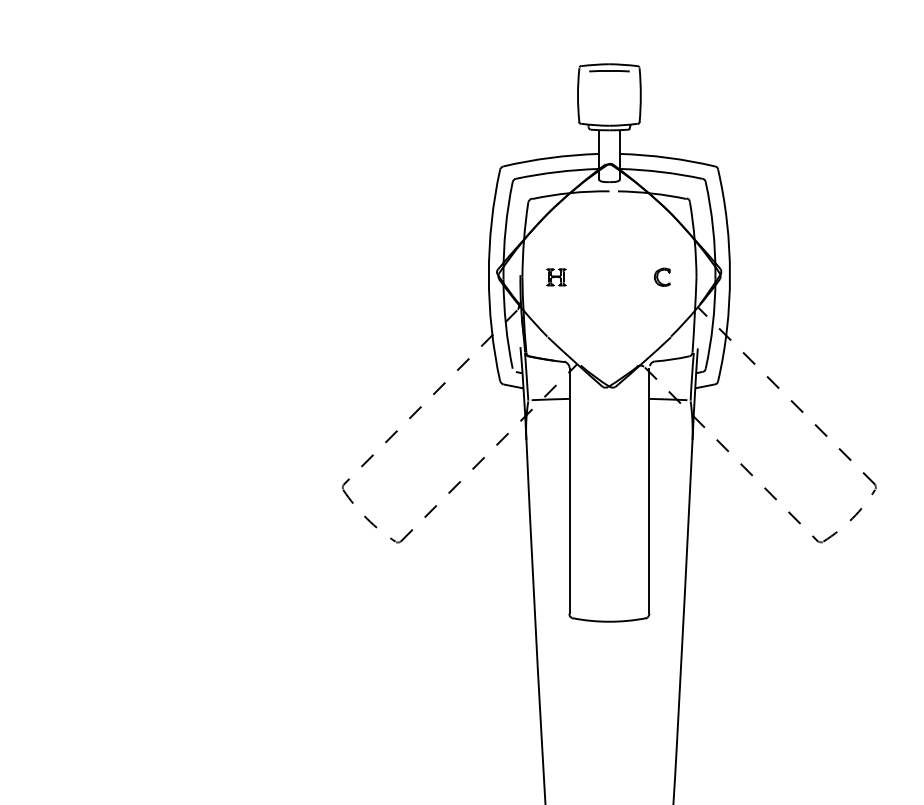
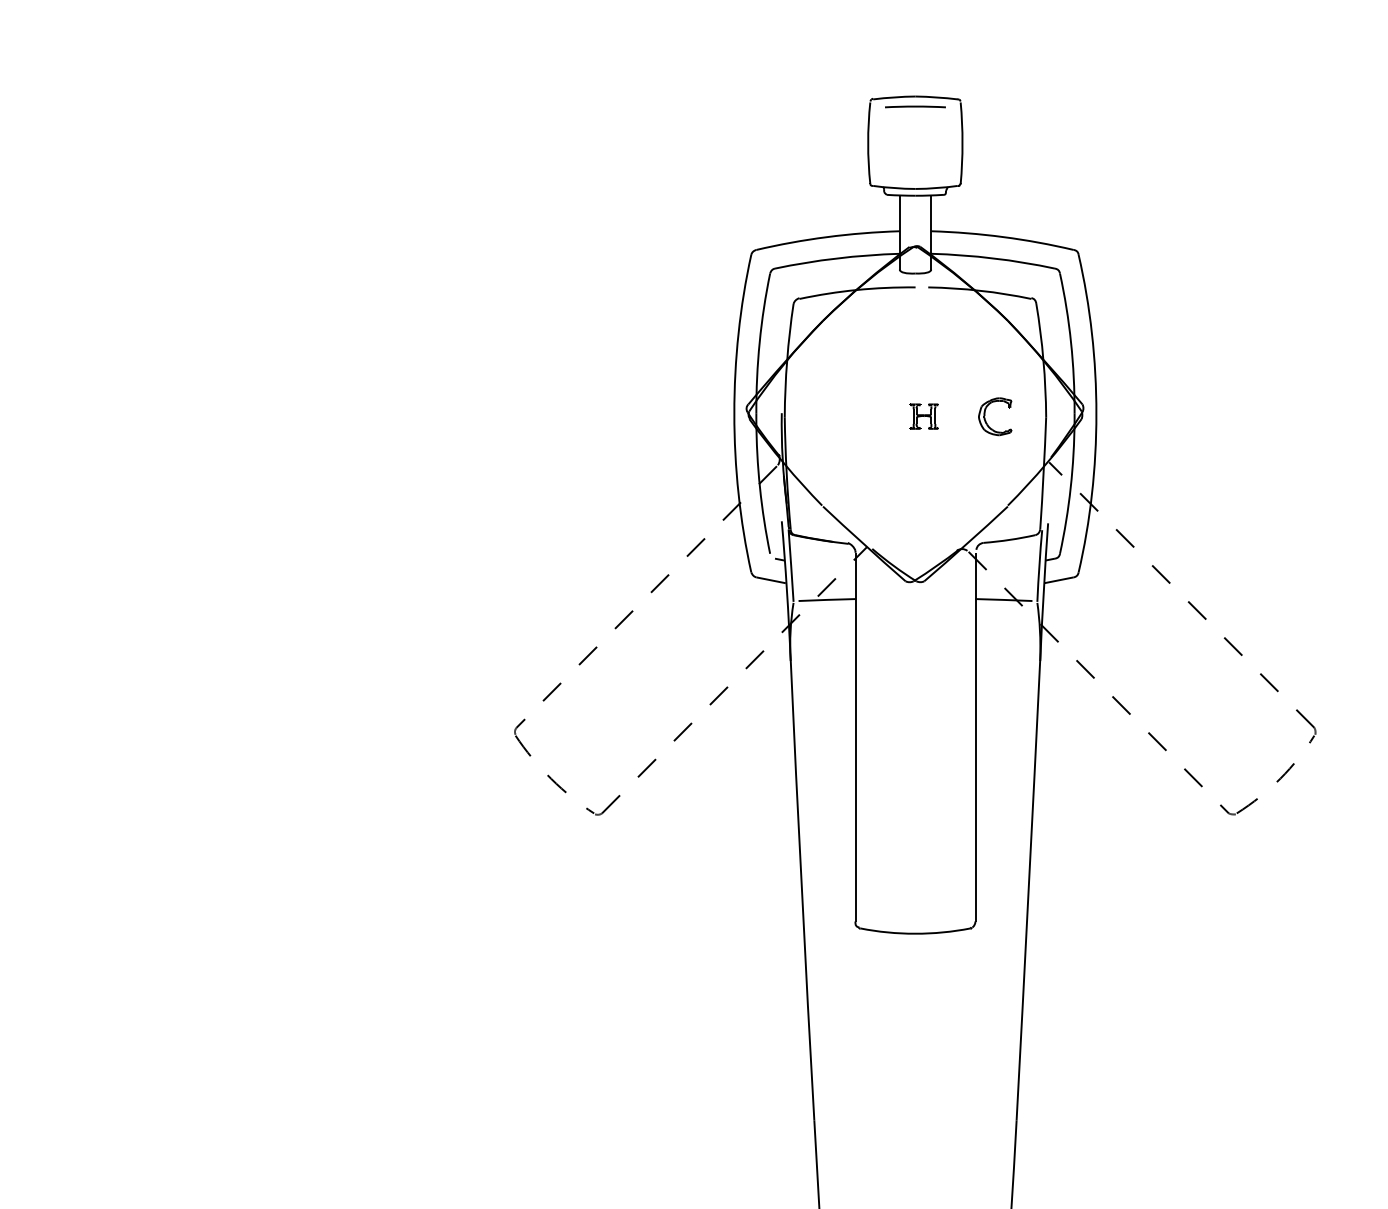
part: (661, 276) -> (993, 415), size x1.4
part: (556, 277) -> (924, 416), moved

